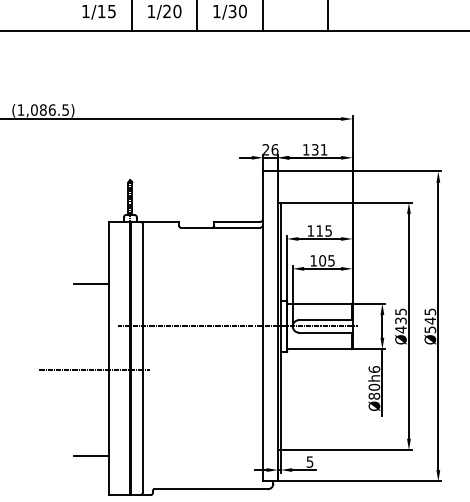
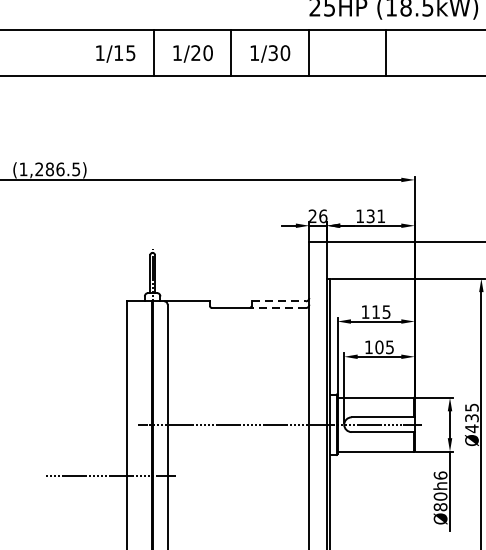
text: (34, 109) -> (39, 168), (1,086.5) -> (1,286.5)
line: (237, 221) -> (279, 300), solid -> dashed
line: (236, 227) -> (277, 307), solid -> dashed
line: (90, 283) -> (105, 374), removed

